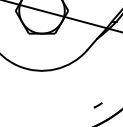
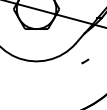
part: (98, 105) -> (85, 61), moved

